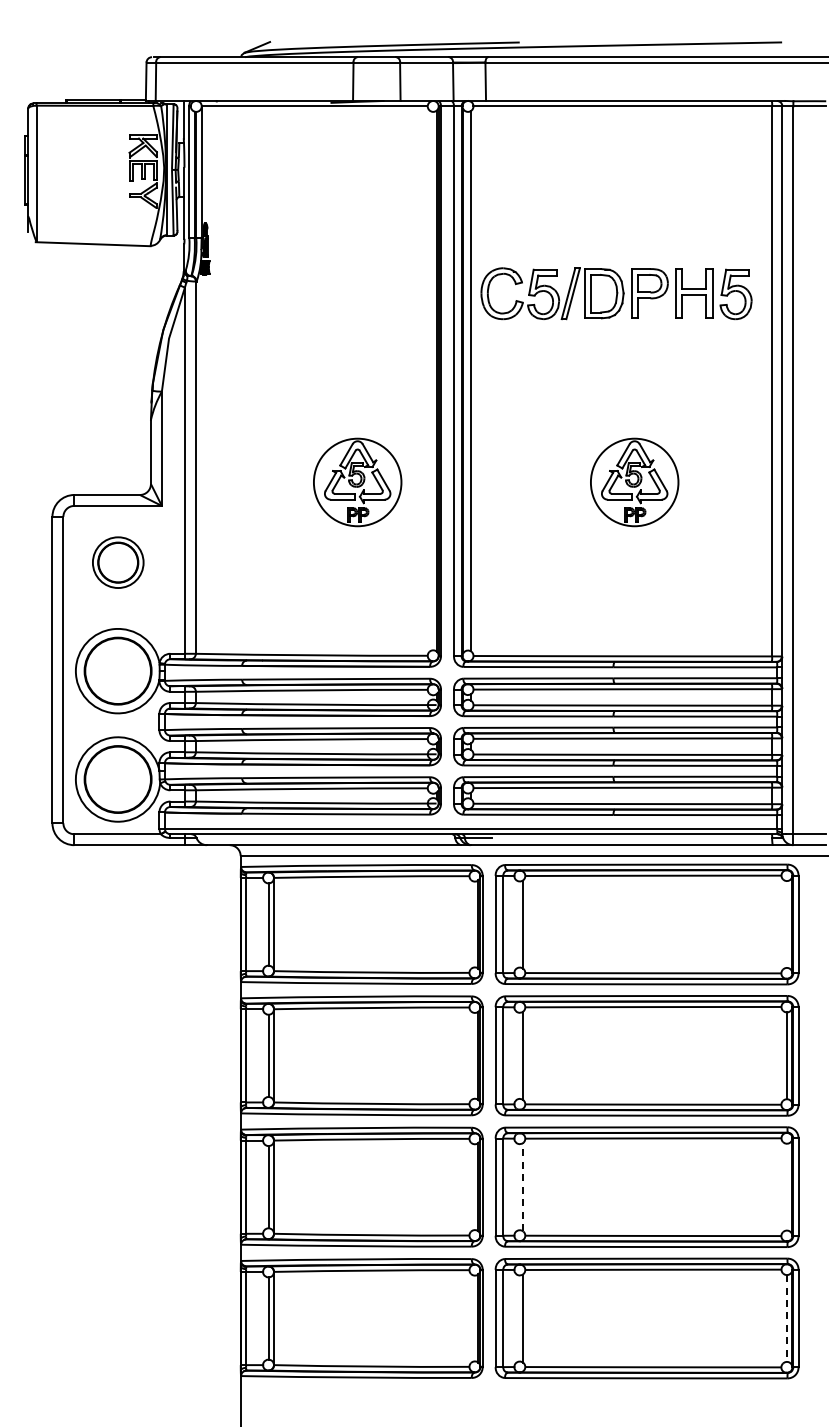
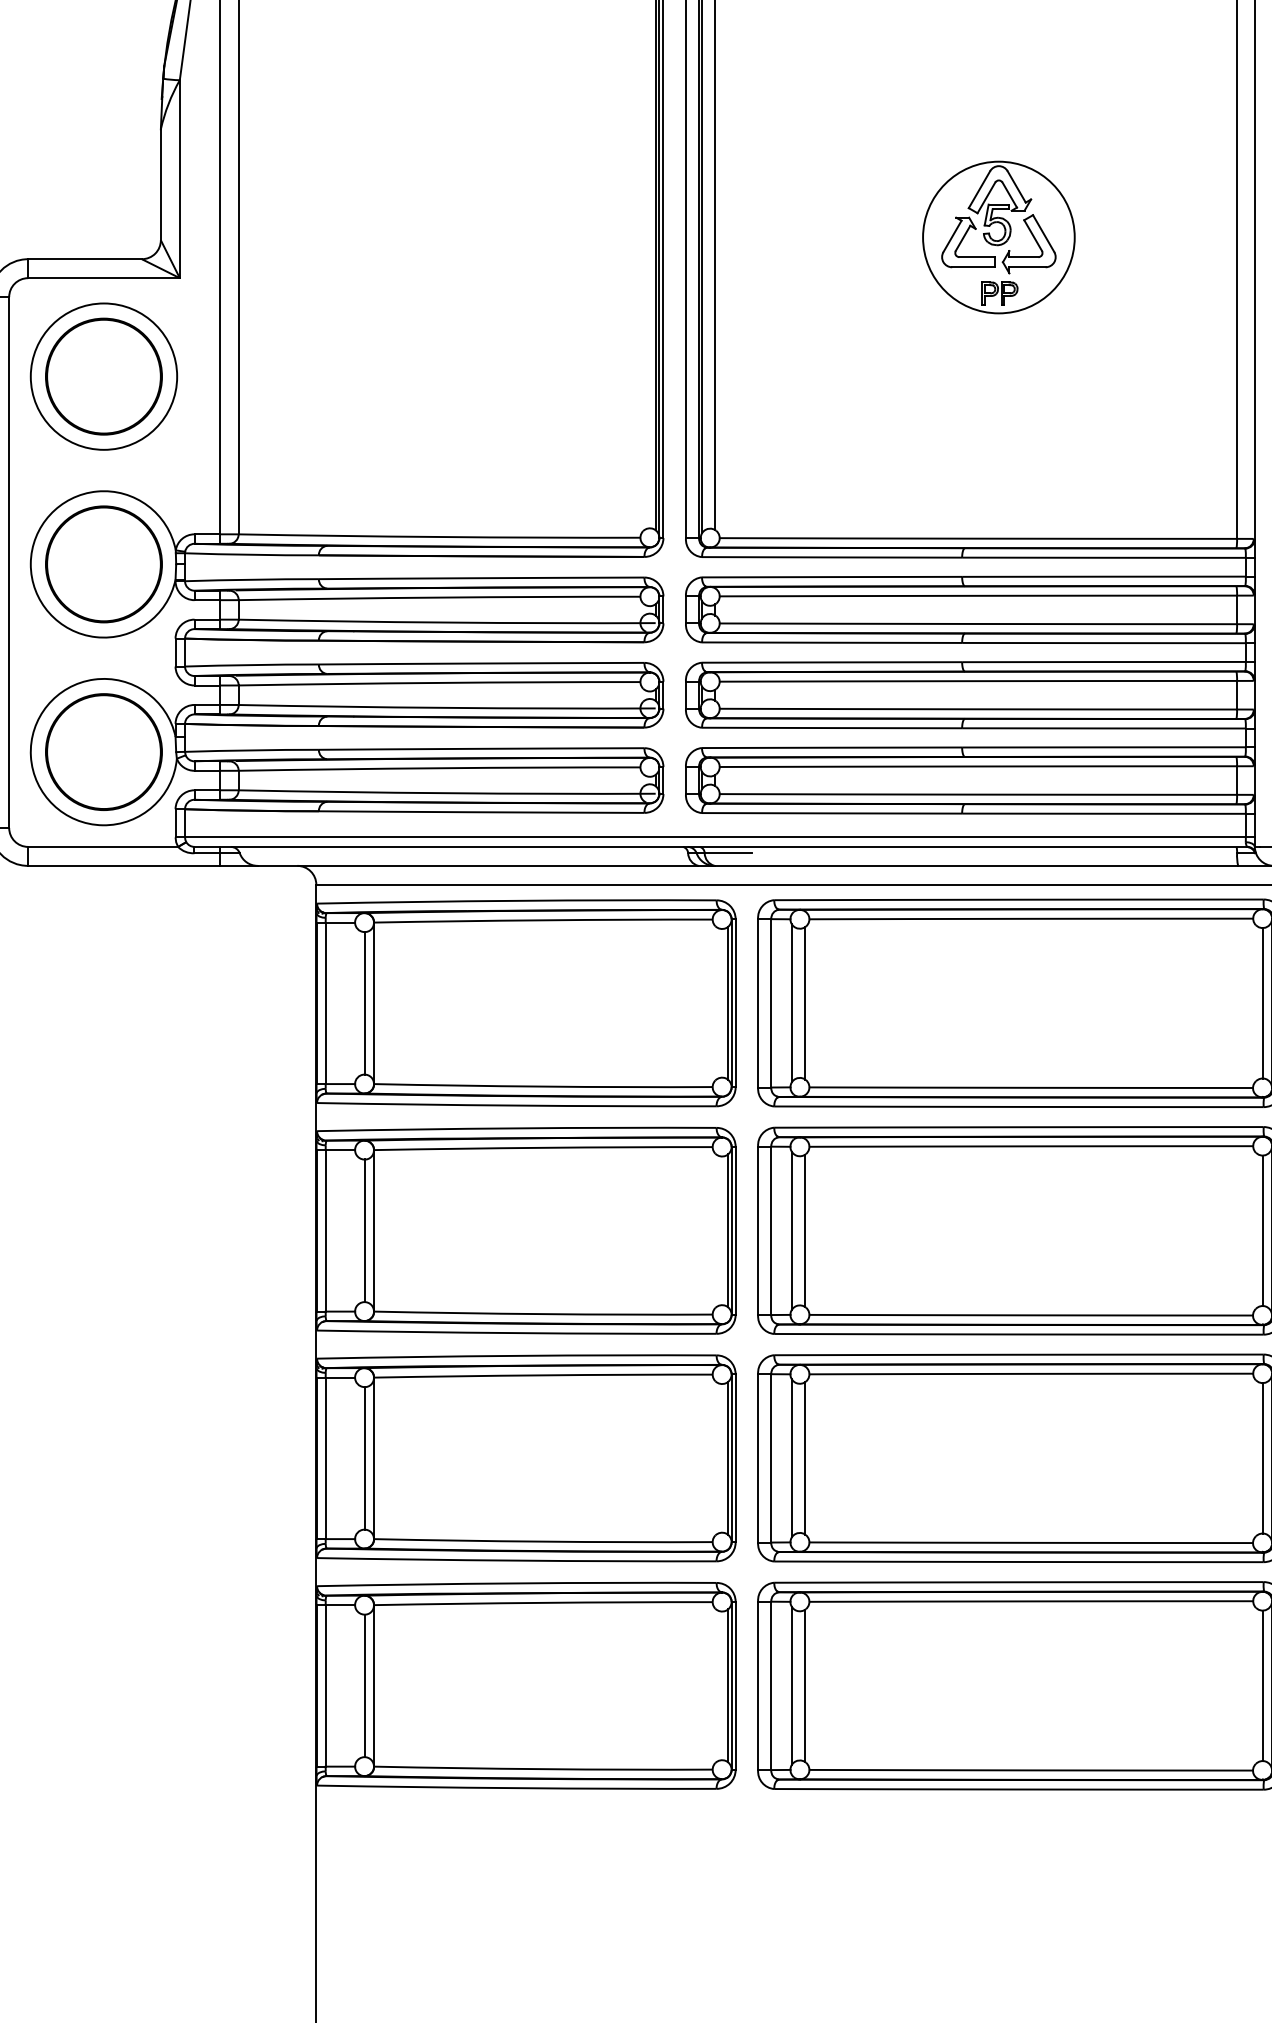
part: (357, 482) -> (518, 237), removed
part: (118, 562) -> (104, 376), size x1.67
line: (515, 924) -> (792, 1003), added
line: (787, 924) -> (1263, 1003), added
line: (515, 1055) -> (792, 1230), added
line: (515, 1186) -> (792, 1457), added
line: (787, 1186) -> (1263, 1457), added
line: (522, 1187) -> (804, 1458), dashed -> solid
line: (515, 1318) -> (792, 1685), added
line: (787, 1319) -> (1263, 1687), dashed -> solid

